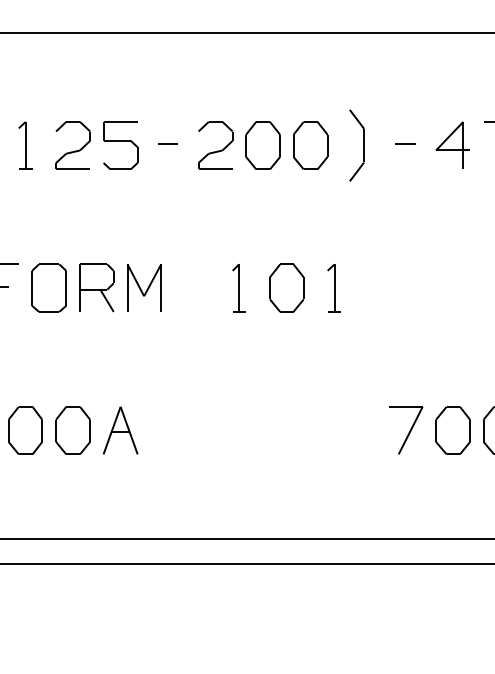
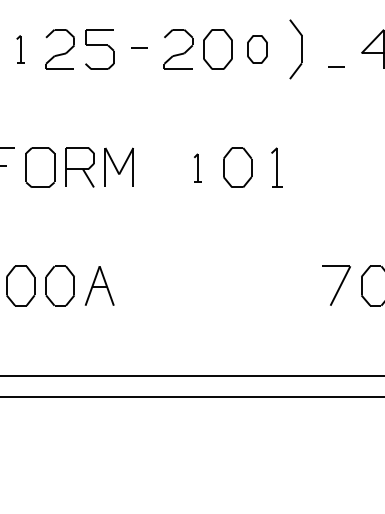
line: (405, 143) -> (336, 66), moved
part: (25, 145) -> (20, 49), size x0.7
part: (310, 145) -> (257, 49), size x0.7
part: (238, 288) -> (197, 168), size x0.7

